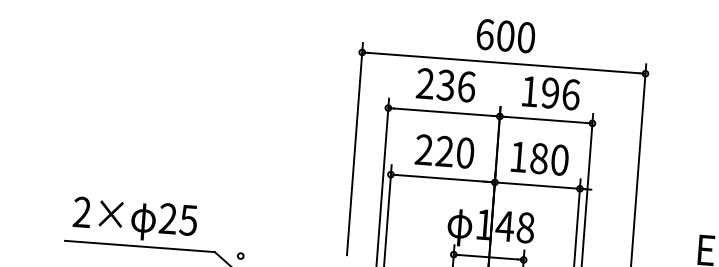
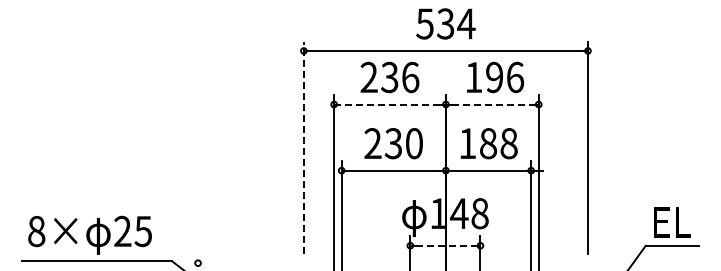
text: (505, 35) -> (445, 23), 600 -> 534
line: (443, 112) -> (389, 104), solid -> dashed
line: (546, 119) -> (492, 104), solid -> dashed
line: (354, 148) -> (303, 147), solid -> dashed
text: (444, 151) -> (393, 143), 220 -> 230
text: (559, 160) -> (508, 143), 180 -> 188
text: (82, 212) -> (36, 231), 2× -> 8×
line: (488, 257) -> (445, 245), solid -> dashed

